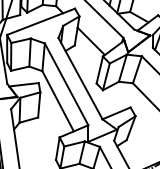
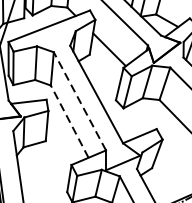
line: (66, 83) -> (79, 100), solid -> dashed
line: (58, 101) -> (70, 121), solid -> dashed

